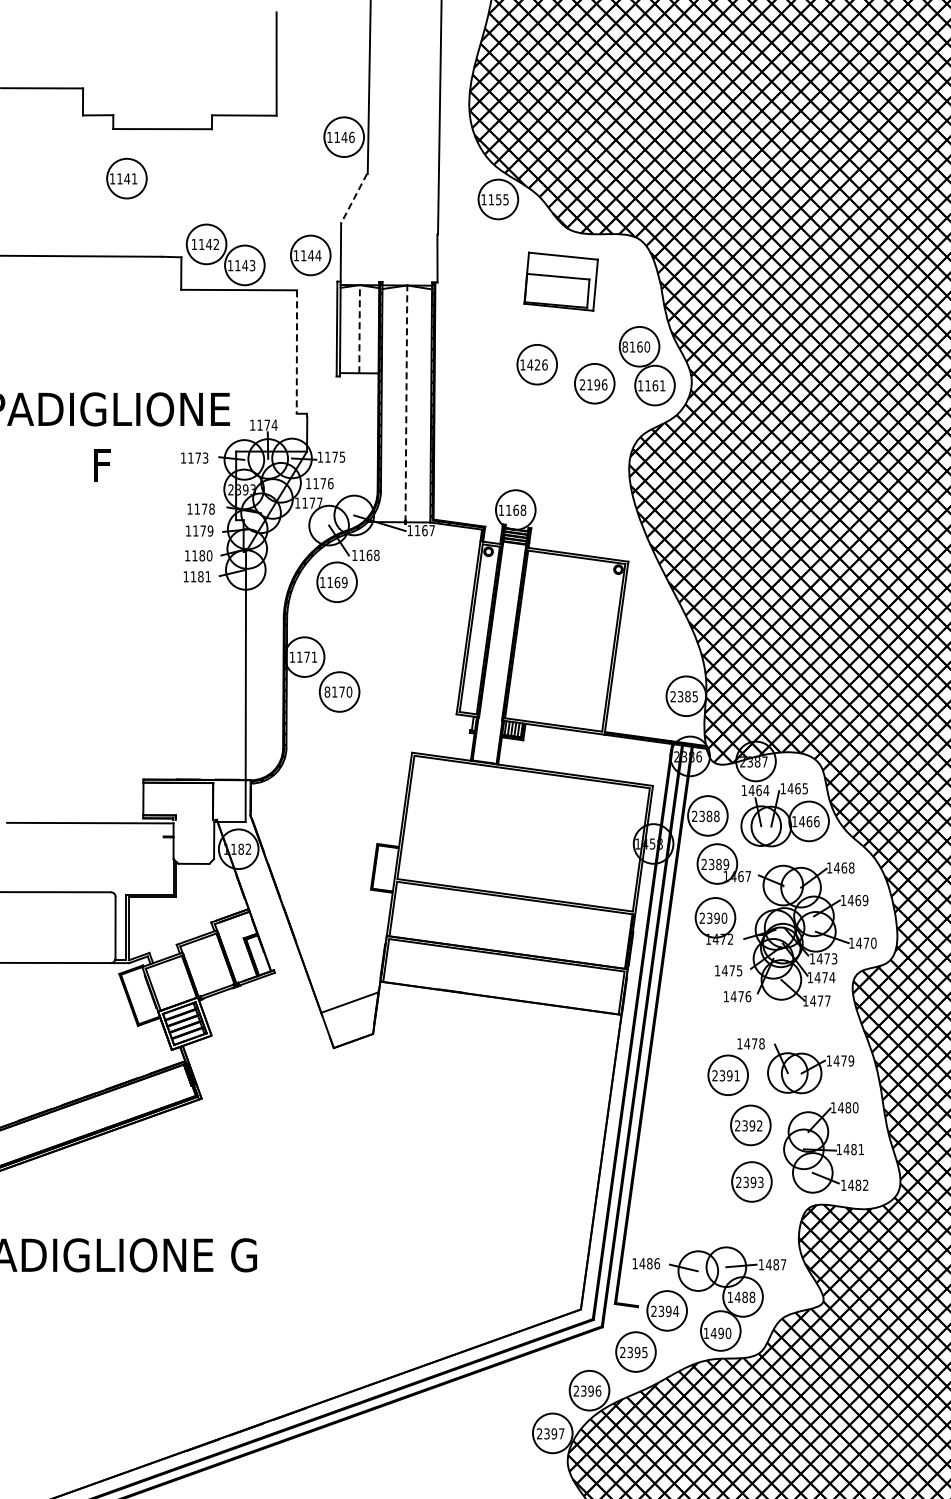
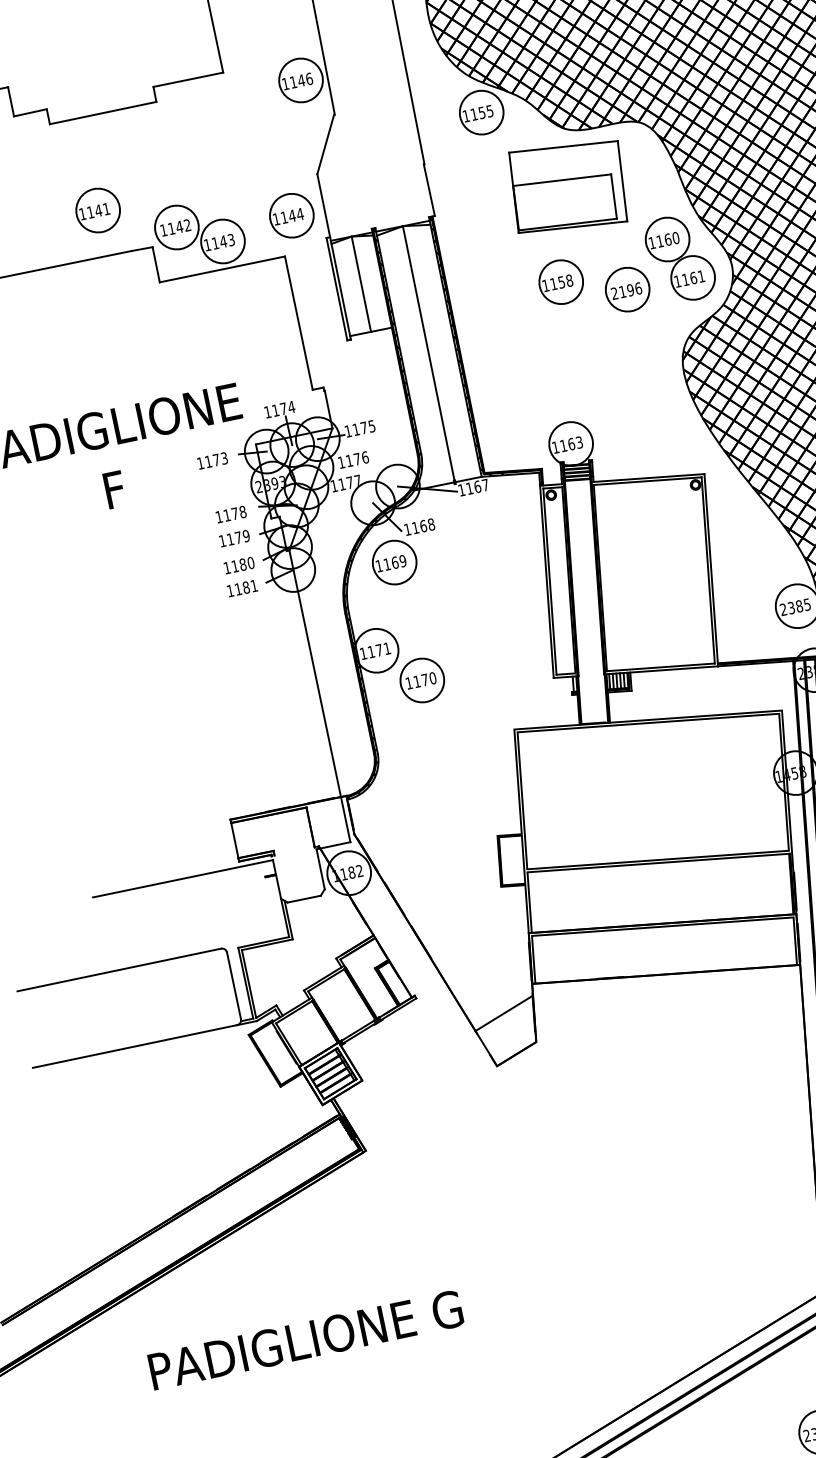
part: (126, 178) -> (97, 210), moved
line: (354, 198) -> (326, 144), dashed -> solid
part: (560, 281) -> (567, 187), size x1.43
line: (359, 328) -> (361, 283), dashed -> solid
text: (625, 346) -> (652, 242), 8160 -> 1160
line: (296, 352) -> (298, 323), dashed -> solid
text: (537, 364) -> (561, 281), 1426 -> 1158
line: (406, 403) -> (428, 353), dashed -> solid
text: (523, 509) -> (579, 441), 1168 -> 1163
text: (327, 691) -> (409, 682), 8170 -> 1170

